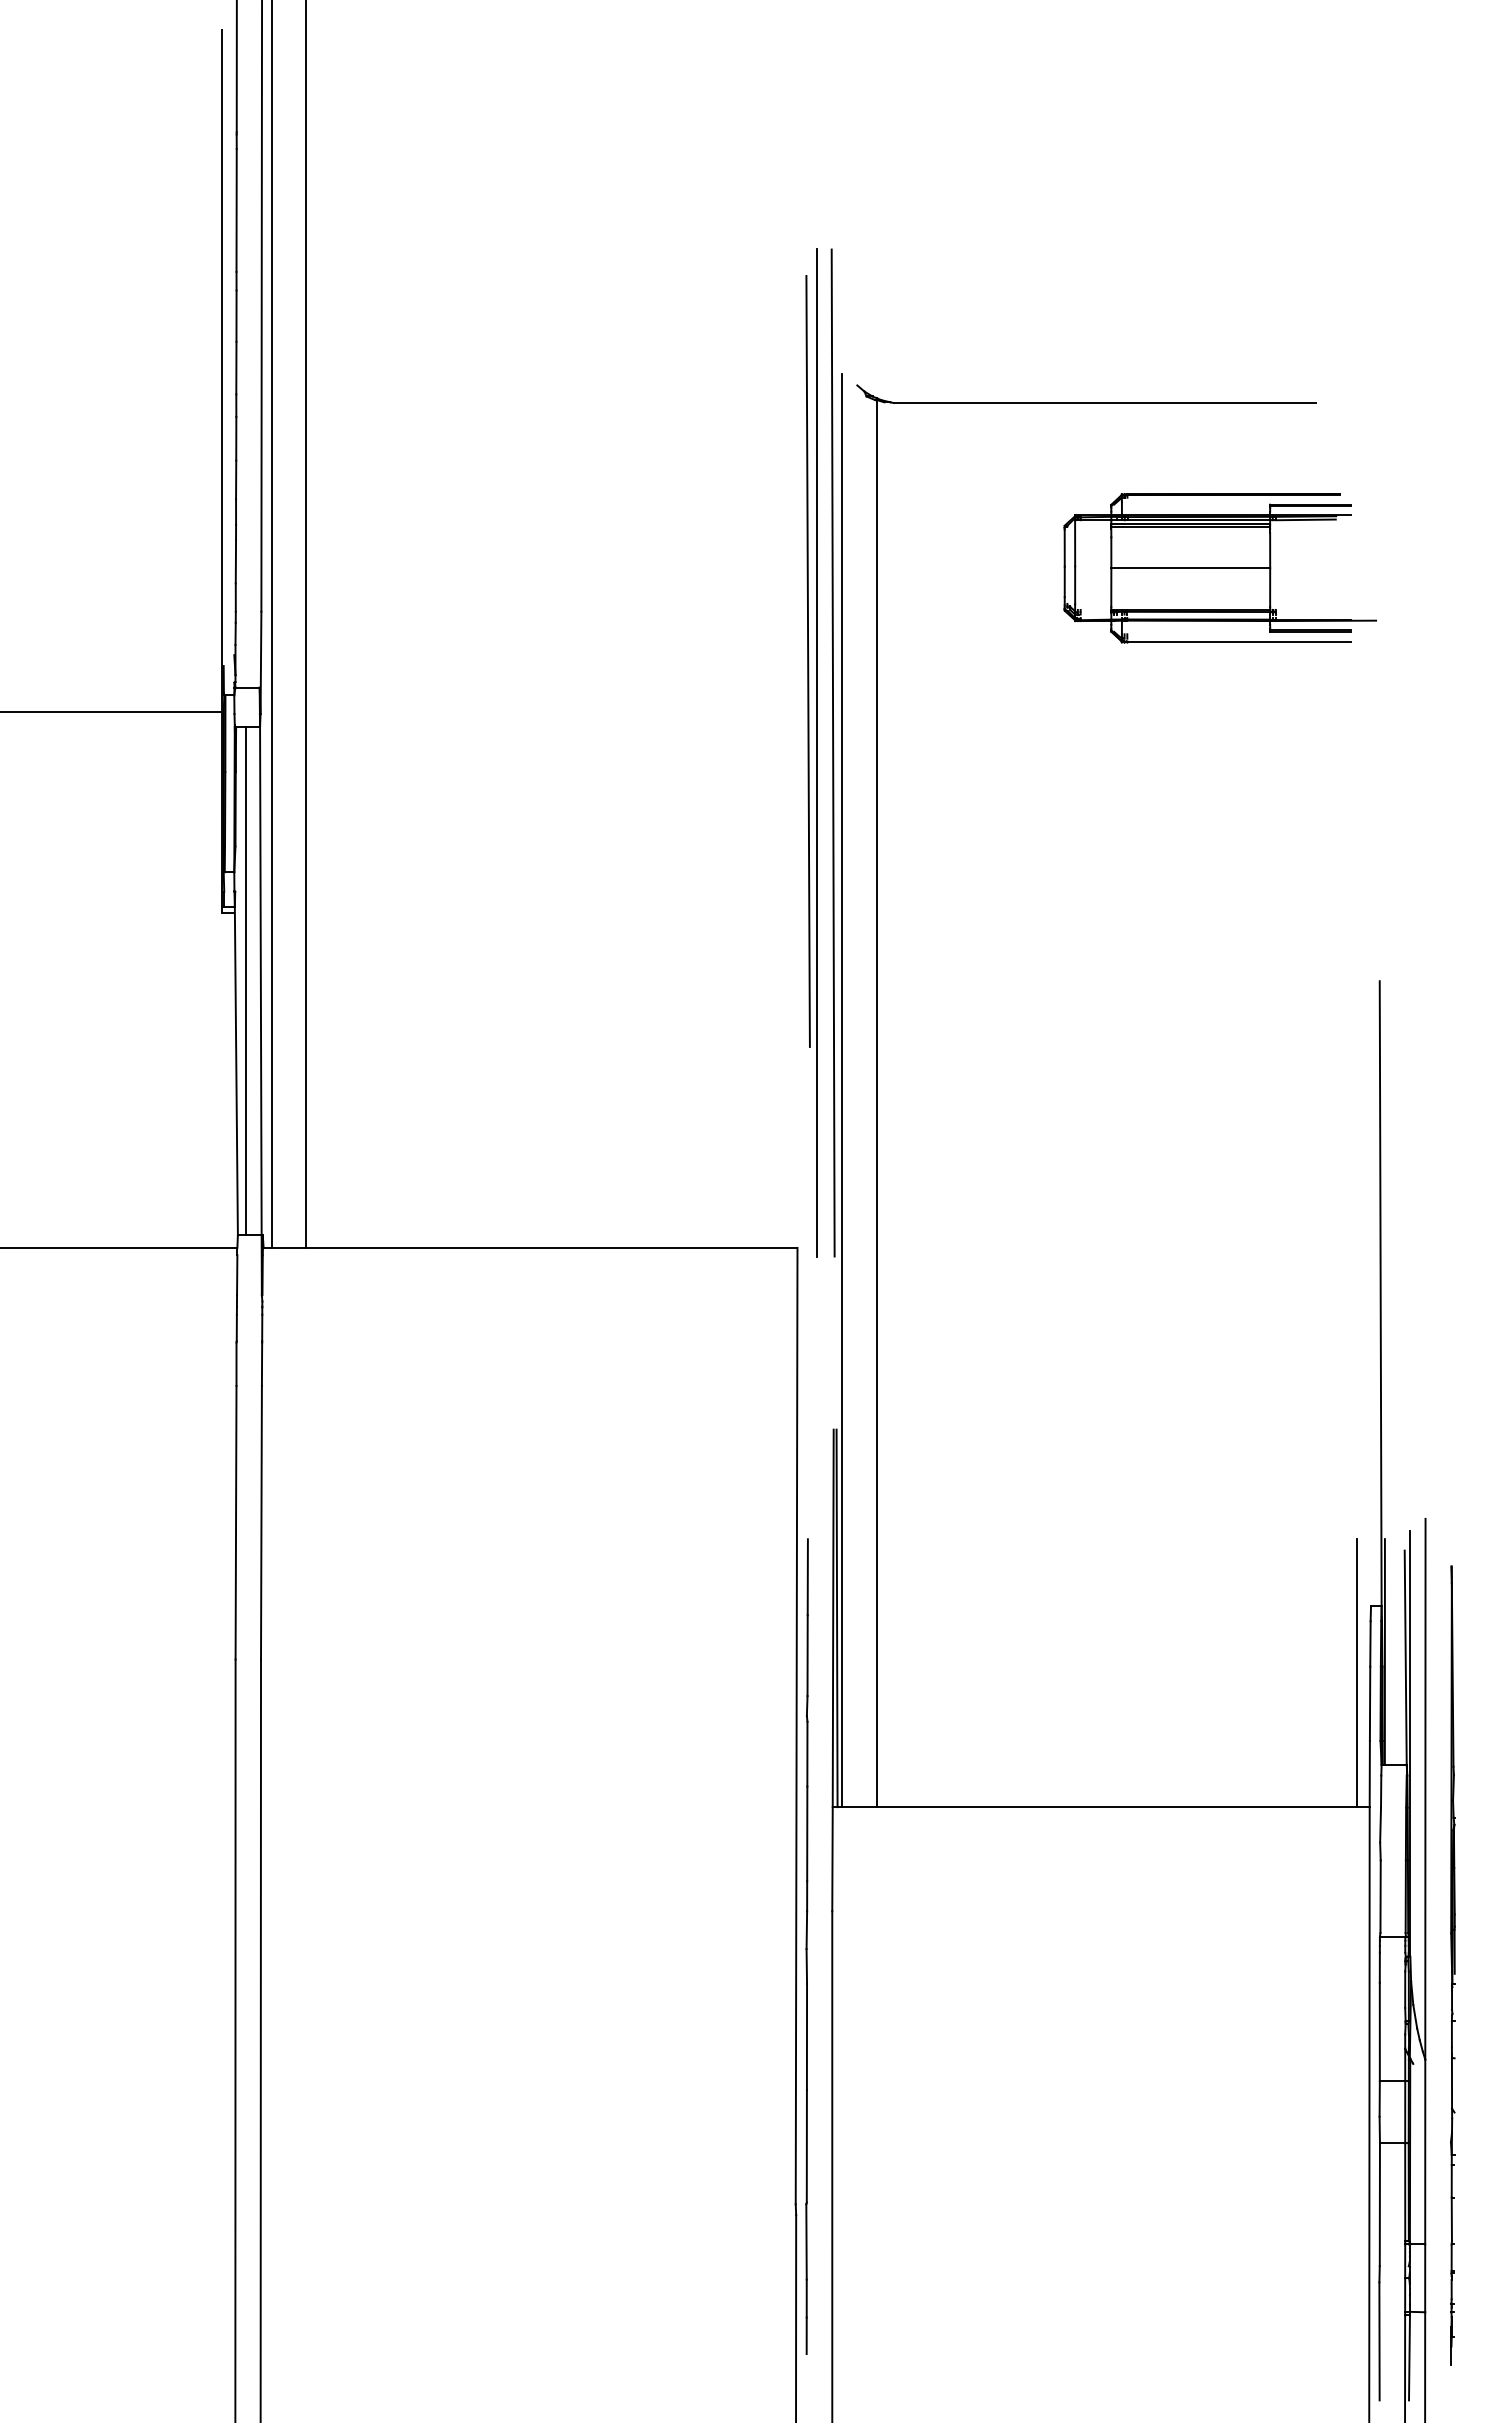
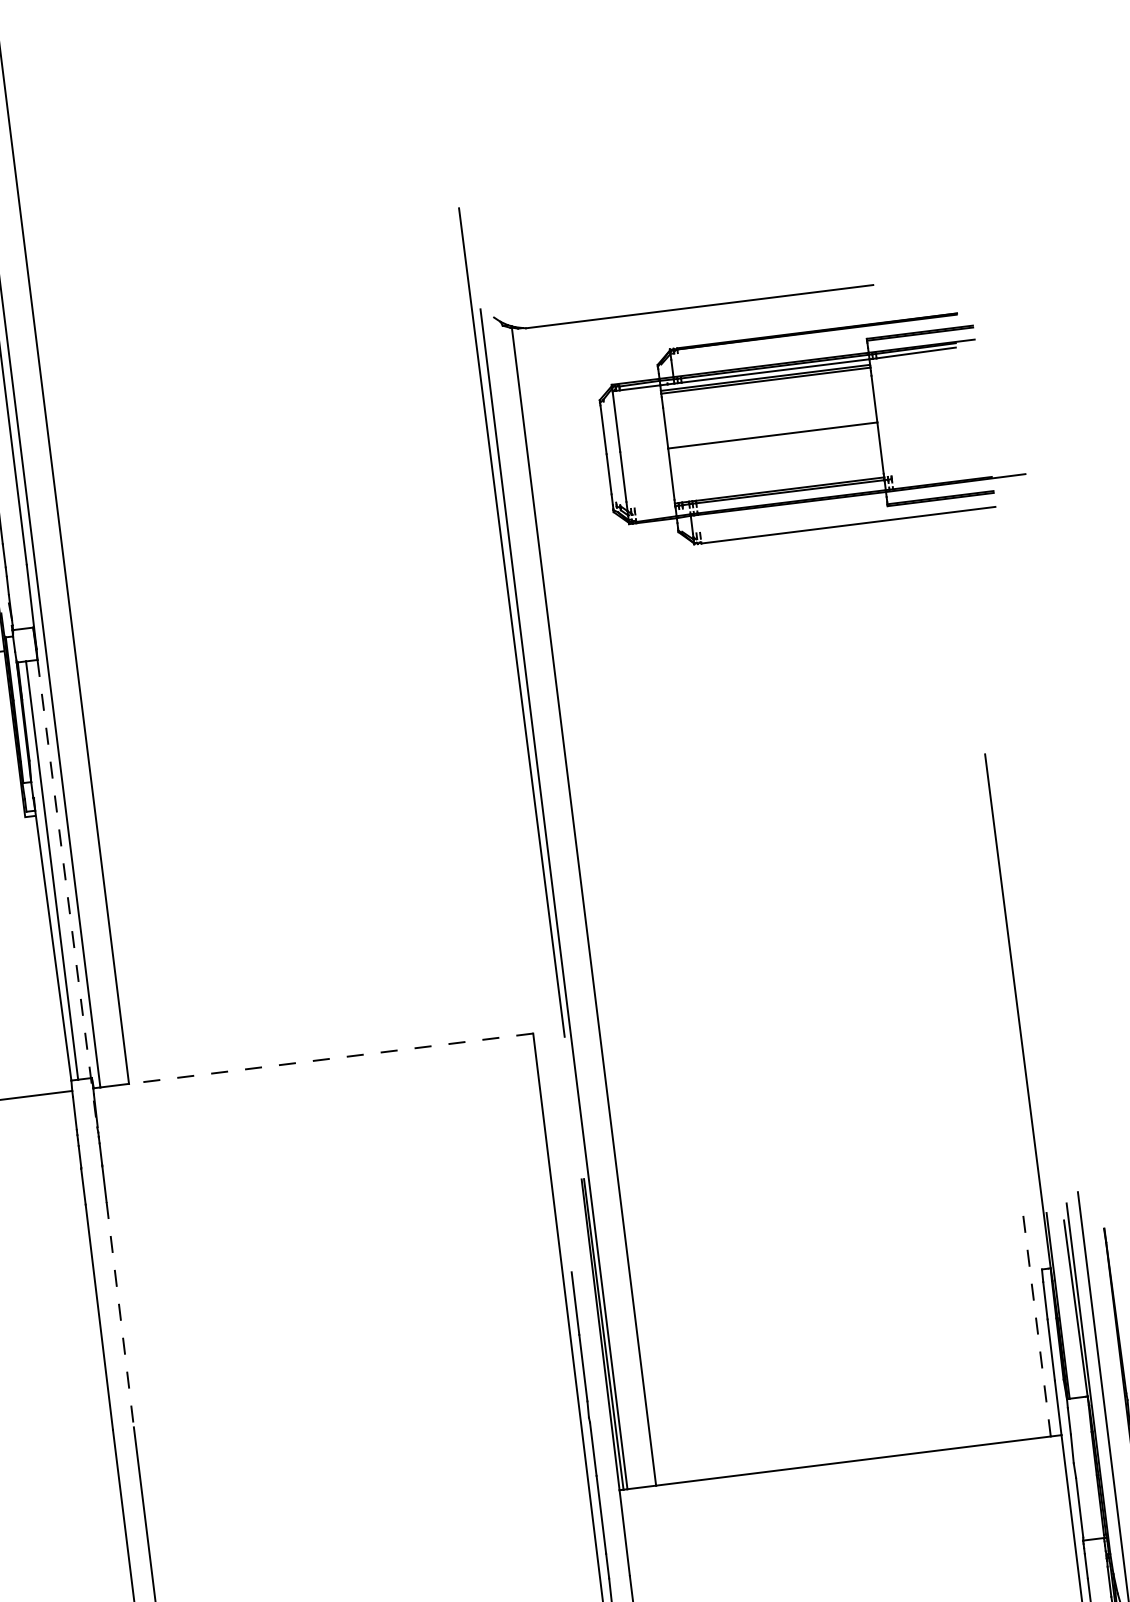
part: (1219, 568) -> (810, 431), size x1.6
line: (807, 660) -> (481, 549), removed
line: (816, 752) -> (498, 623), removed
line: (260, 1011) -> (67, 894), solid -> dashed
line: (551, 1247) -> (330, 1058), solid -> dashed
line: (261, 1522) -> (120, 1314), solid -> dashed
line: (1356, 1673) -> (1036, 1326), solid -> dashed

